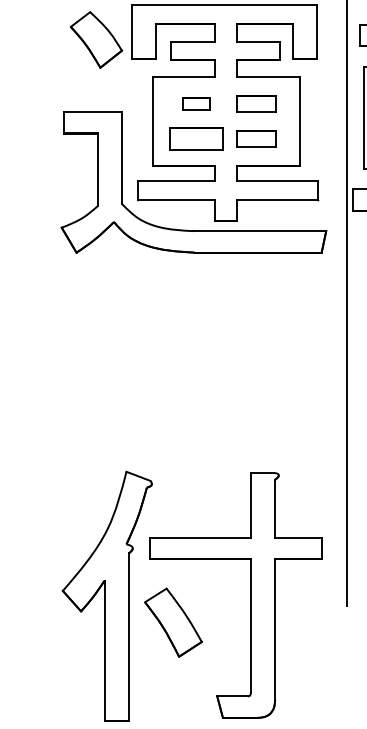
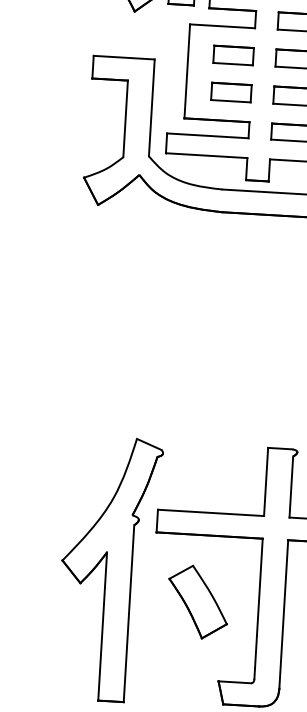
part: (196, 103) -> (233, 55), size x1.43
part: (196, 138) -> (231, 92), size x0.71
part: (173, 622) -> (198, 601), moved

